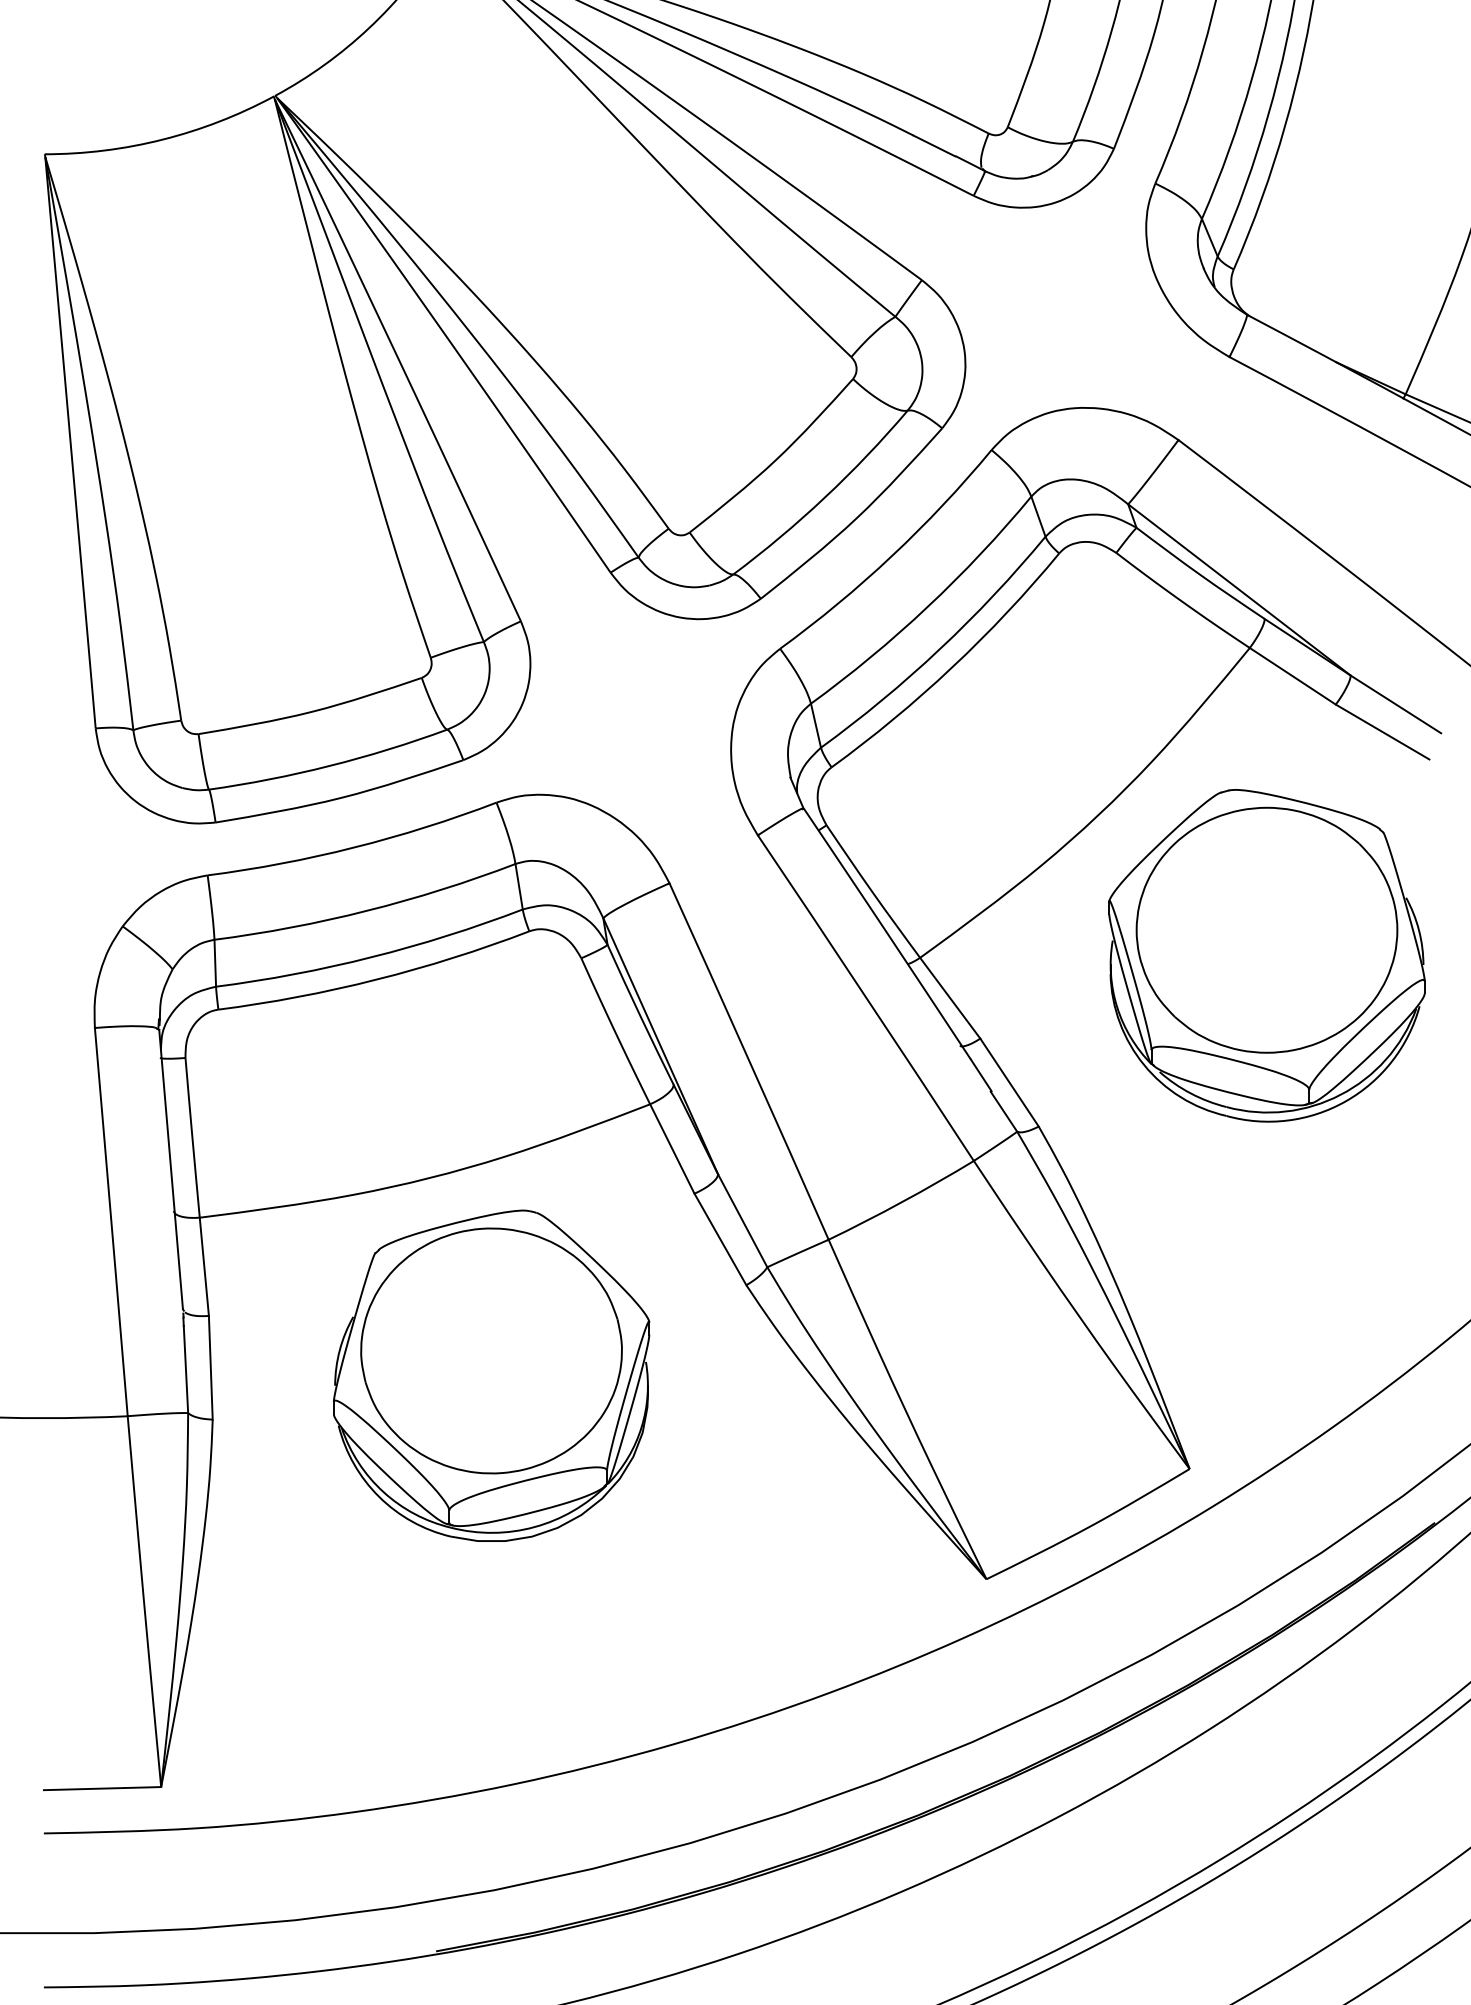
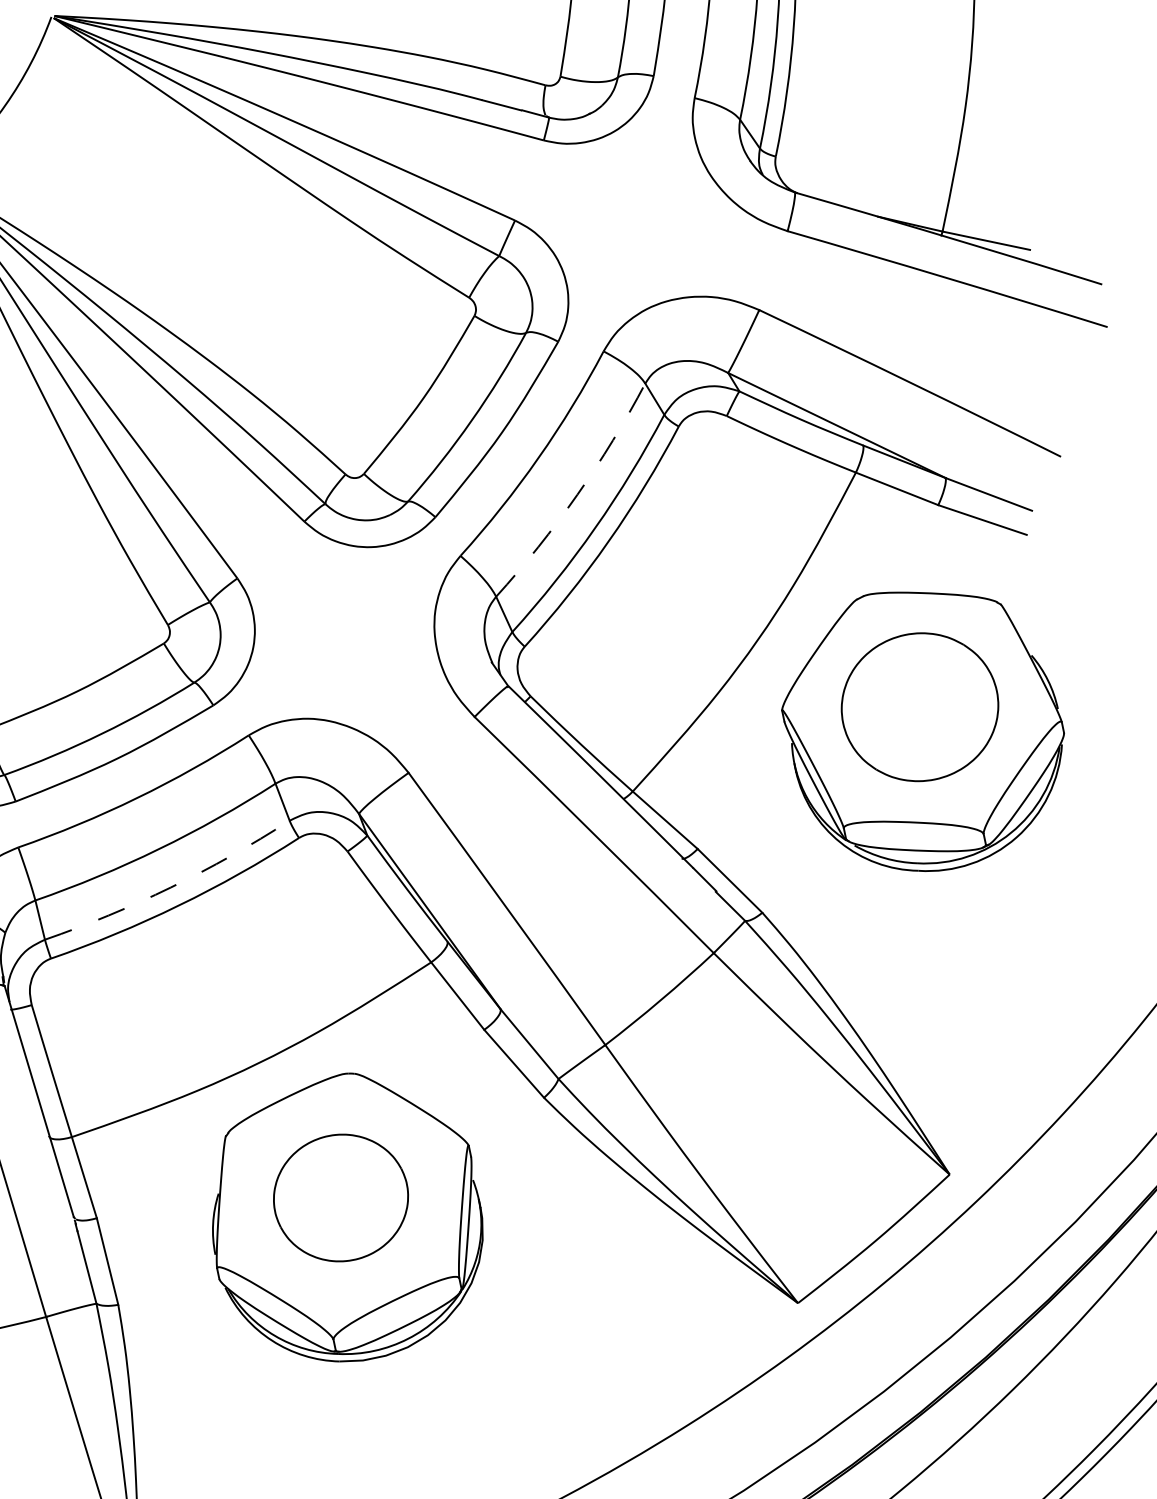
arc: (927, 607) -> (577, 495), solid -> dashed
part: (1266, 929) -> (919, 706), size x0.7
arc: (371, 957) -> (170, 887), solid -> dashed
part: (491, 1350) -> (340, 1197), size x0.6

